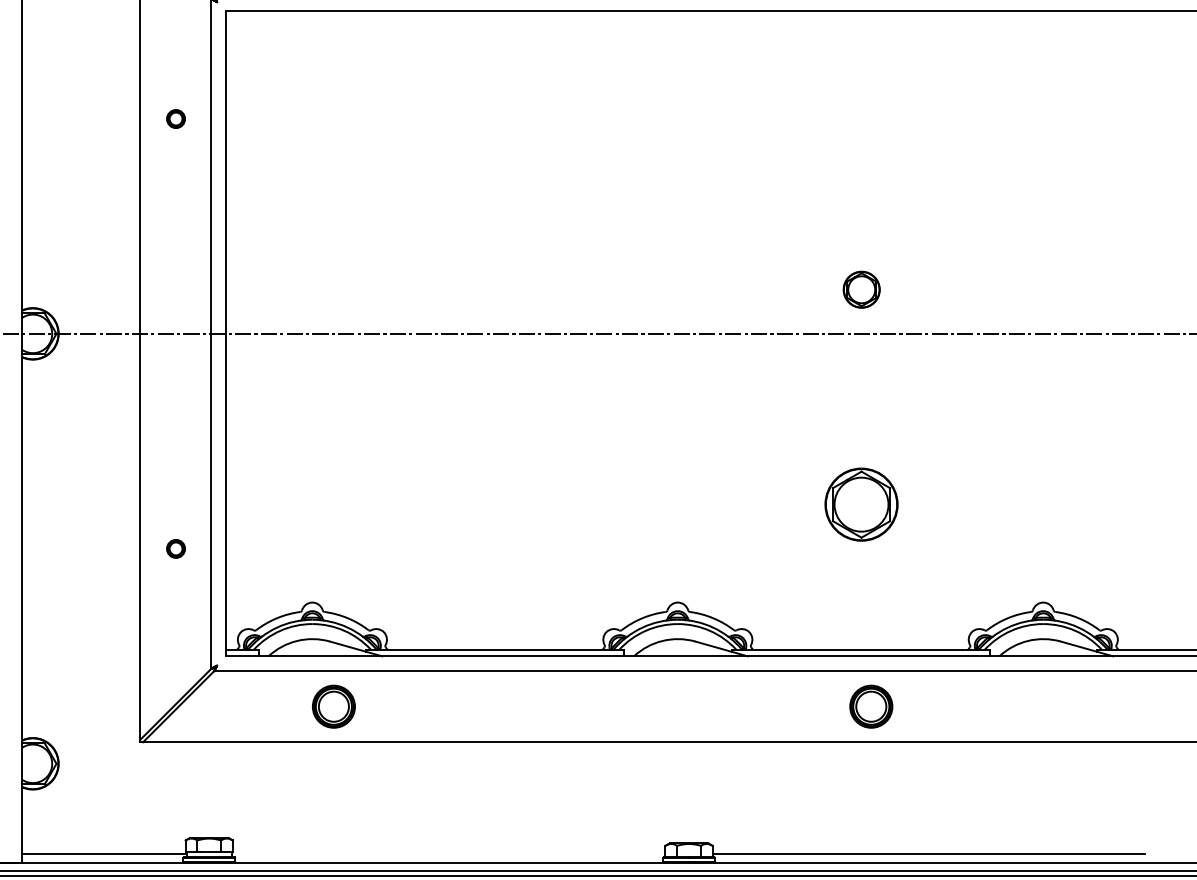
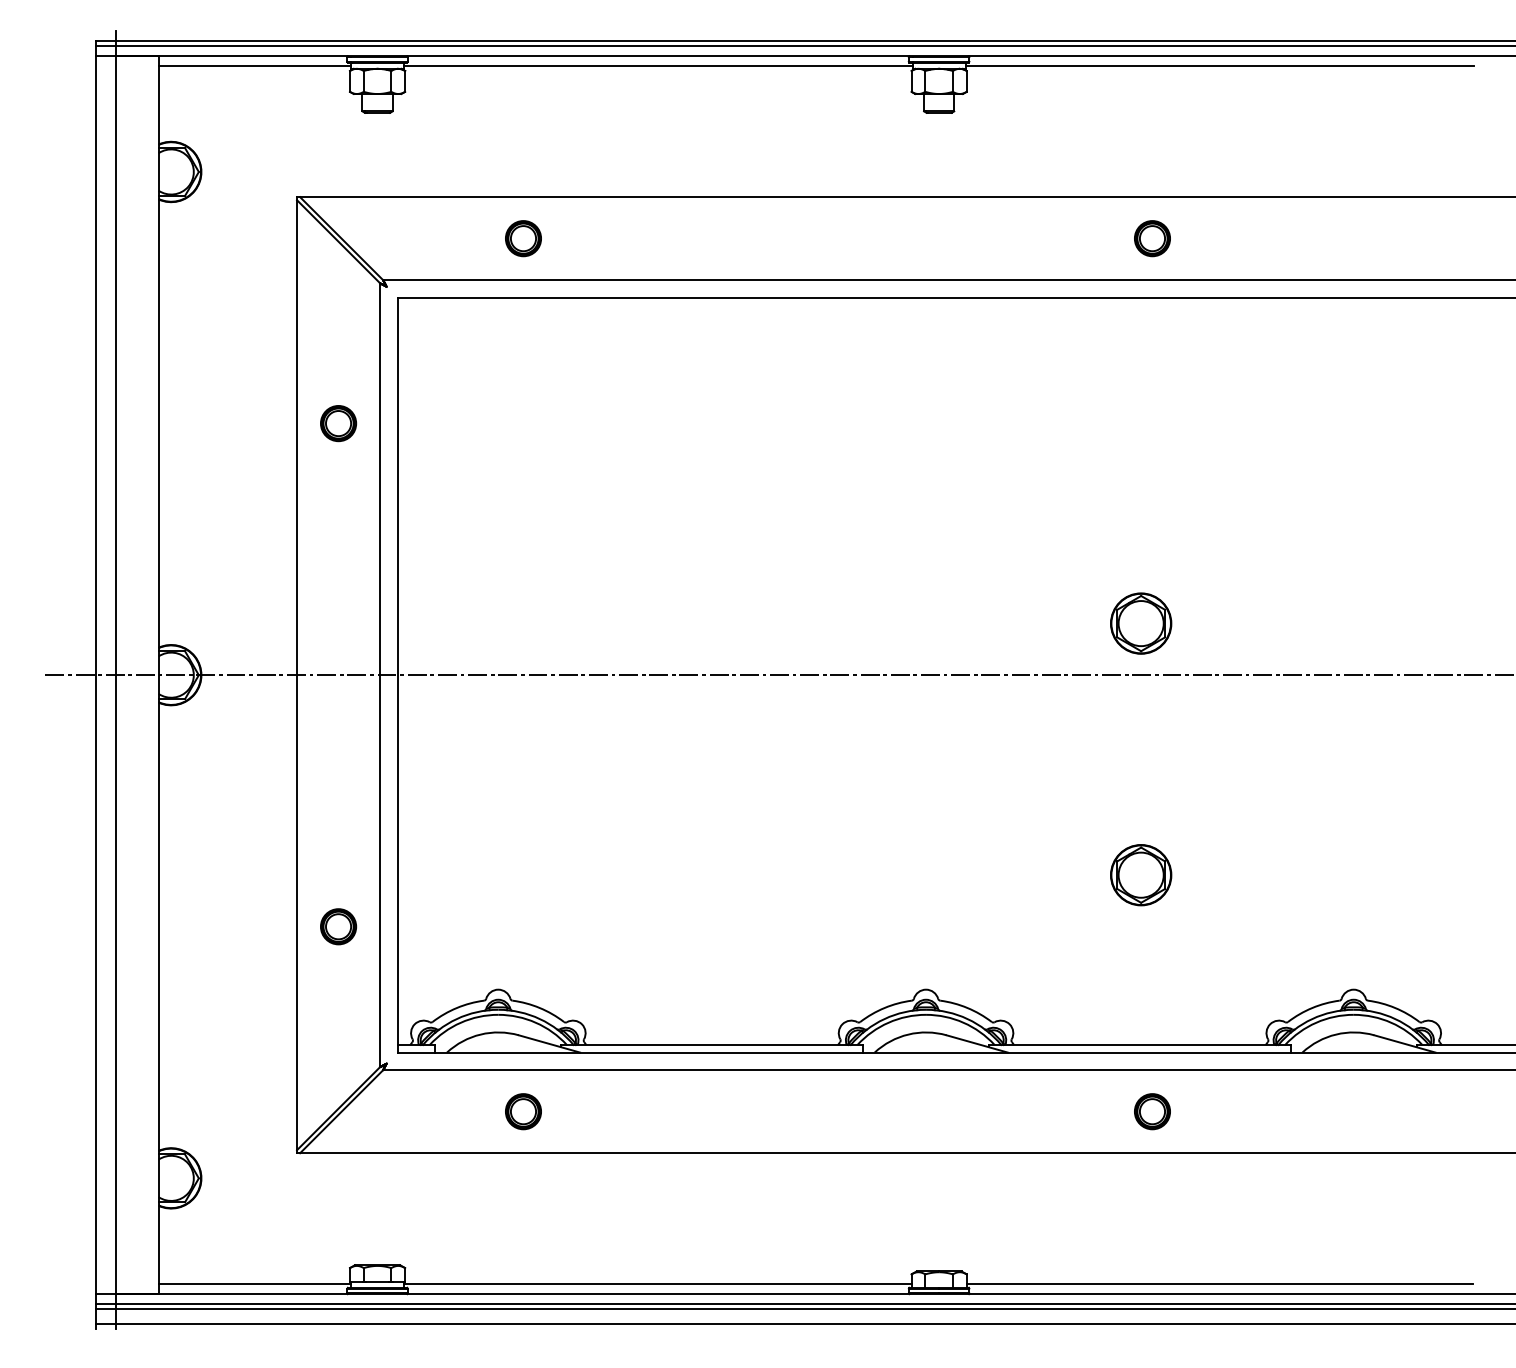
part: (175, 118) -> (338, 423), size x1.67
part: (861, 289) -> (1141, 623), size x1.43
part: (861, 505) -> (1141, 875), size x0.71
part: (175, 548) -> (338, 926), size x1.67
part: (333, 706) -> (523, 1111), size x0.71
part: (871, 706) -> (1152, 1111), size x0.71
line: (448, 854) -> (657, 1284), added

